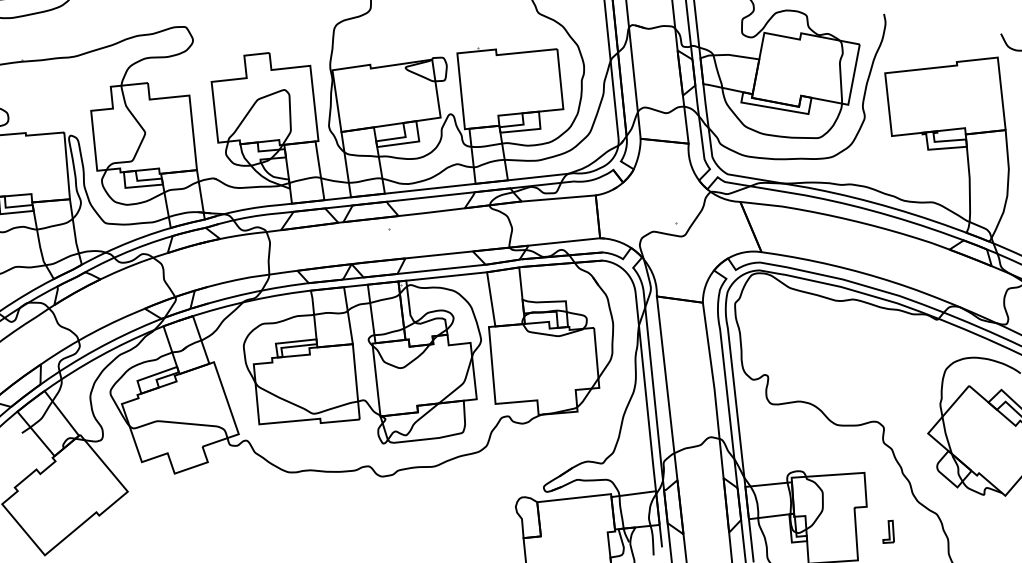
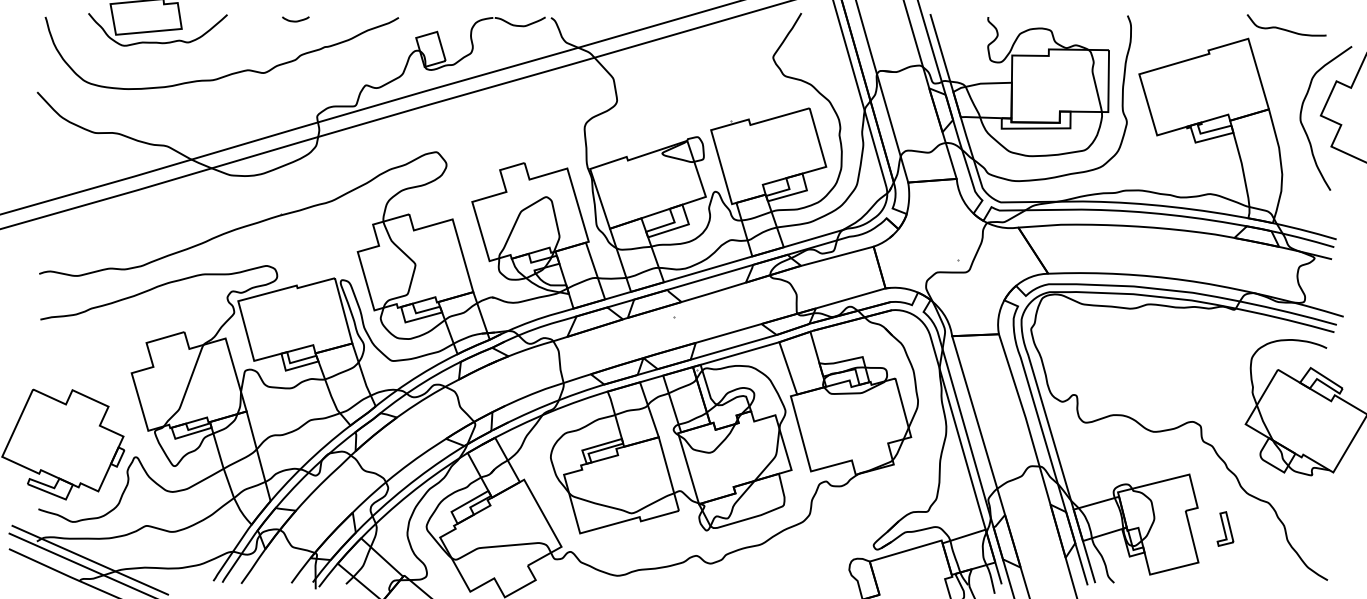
part: (890, 531) -> (1225, 528), size x1.43

